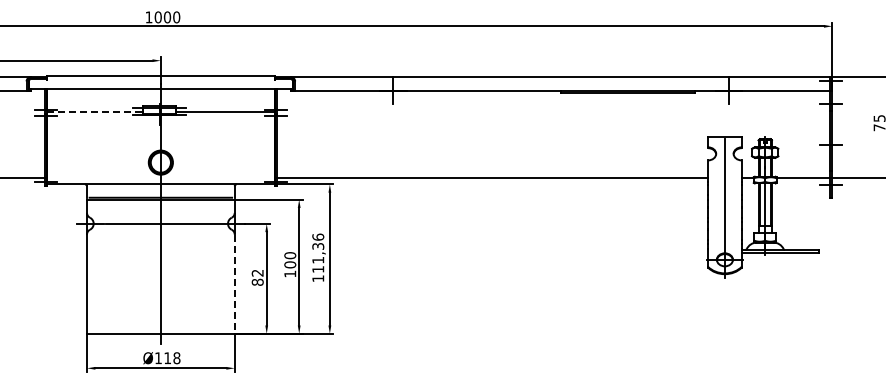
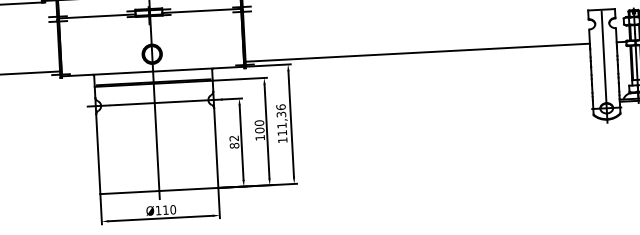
line: (95, 111) -> (97, 16), dashed -> solid
line: (234, 284) -> (216, 148), dashed -> solid
text: (176, 357) -> (172, 209), 118 -> 110

